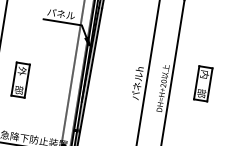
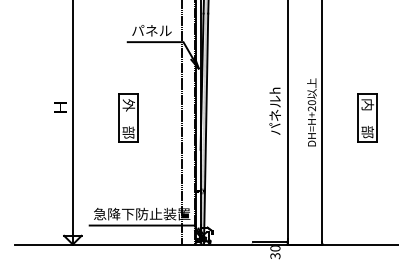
part: (20, 79) -> (128, 117), moved
part: (203, 83) -> (367, 117), moved

